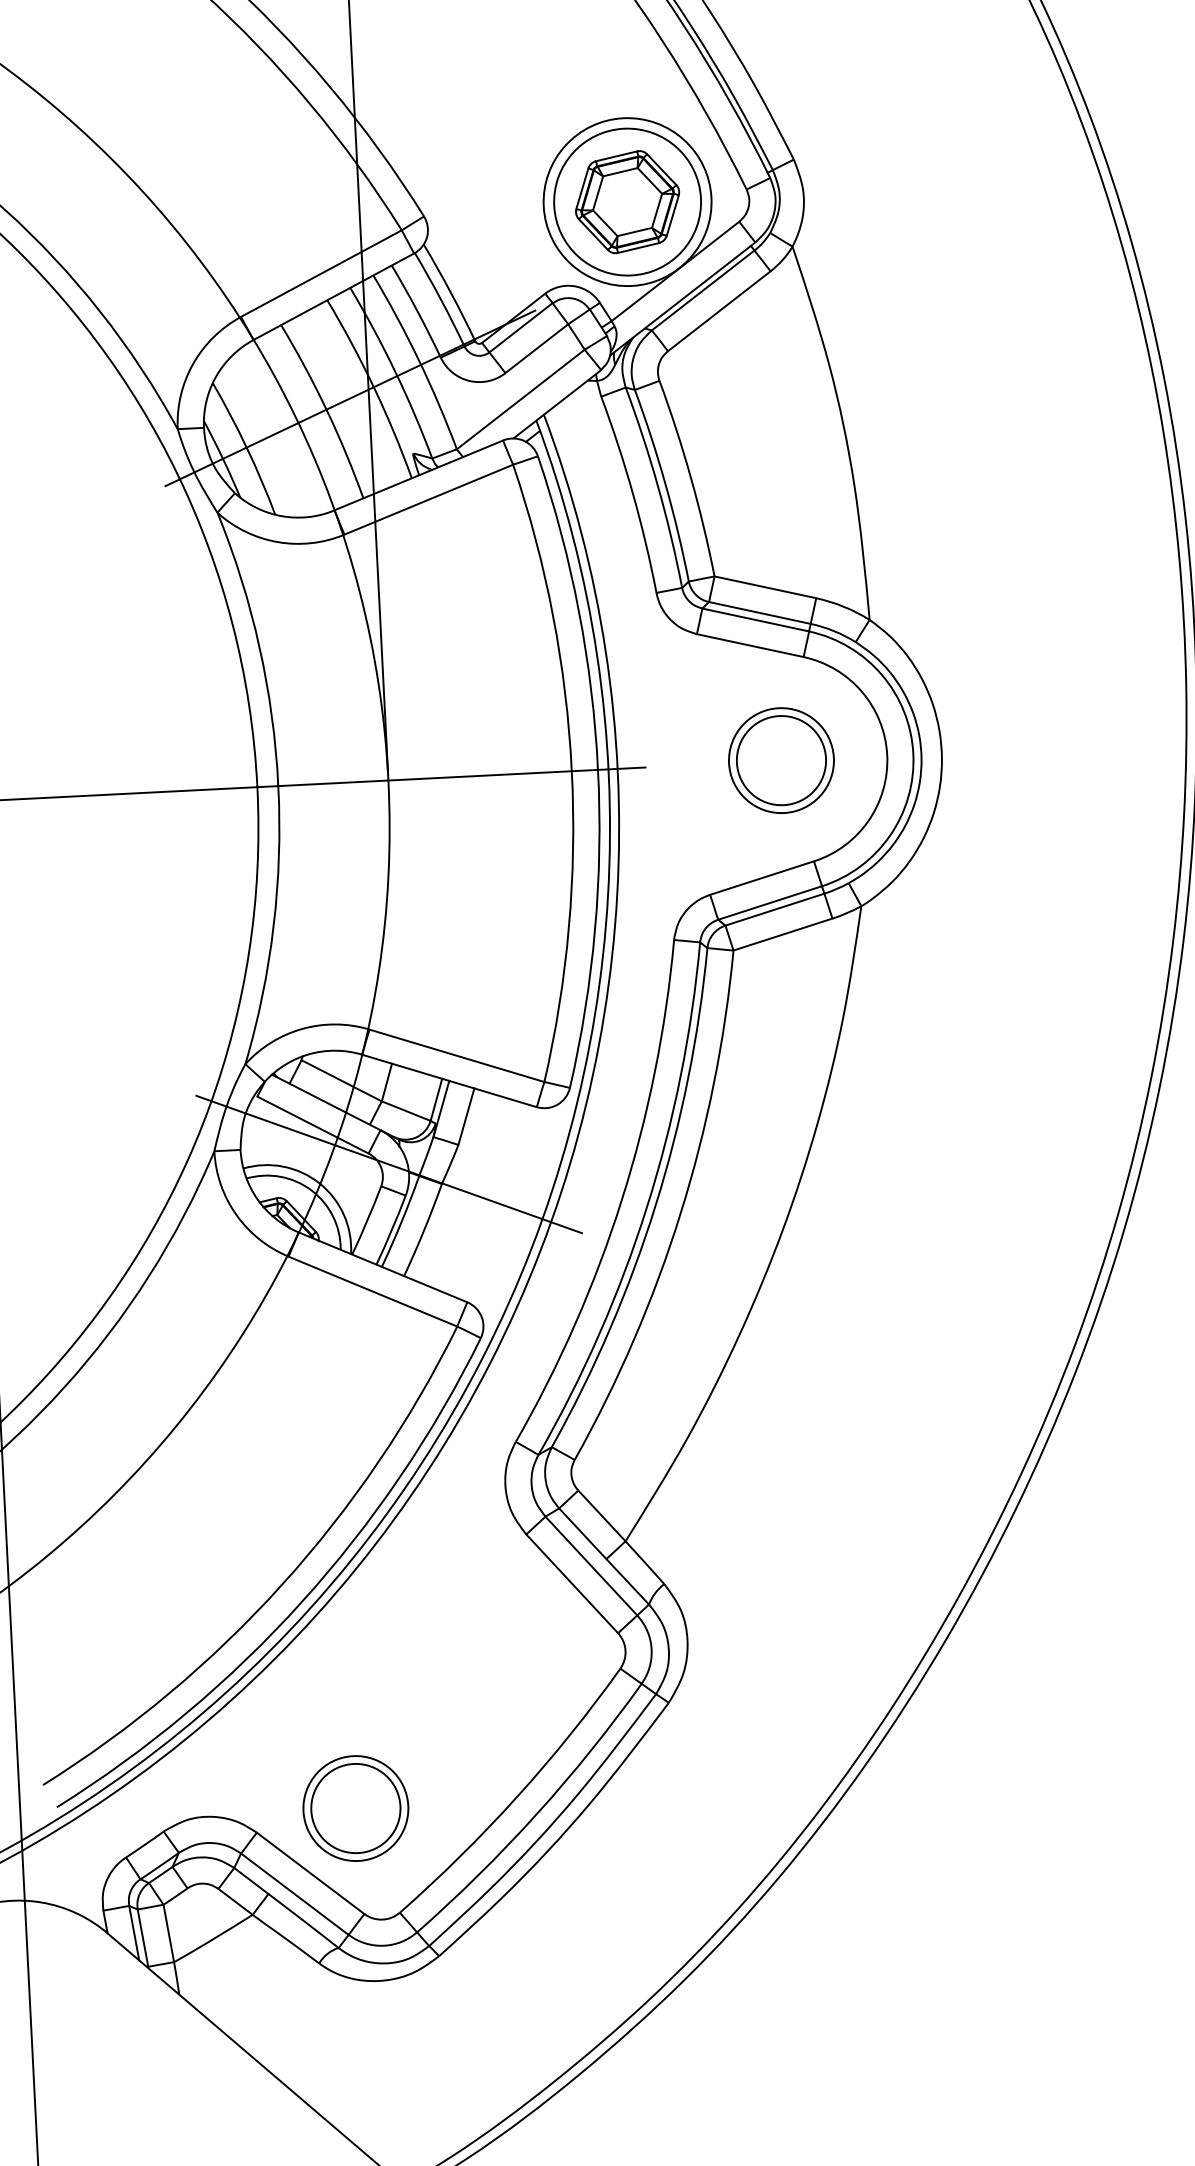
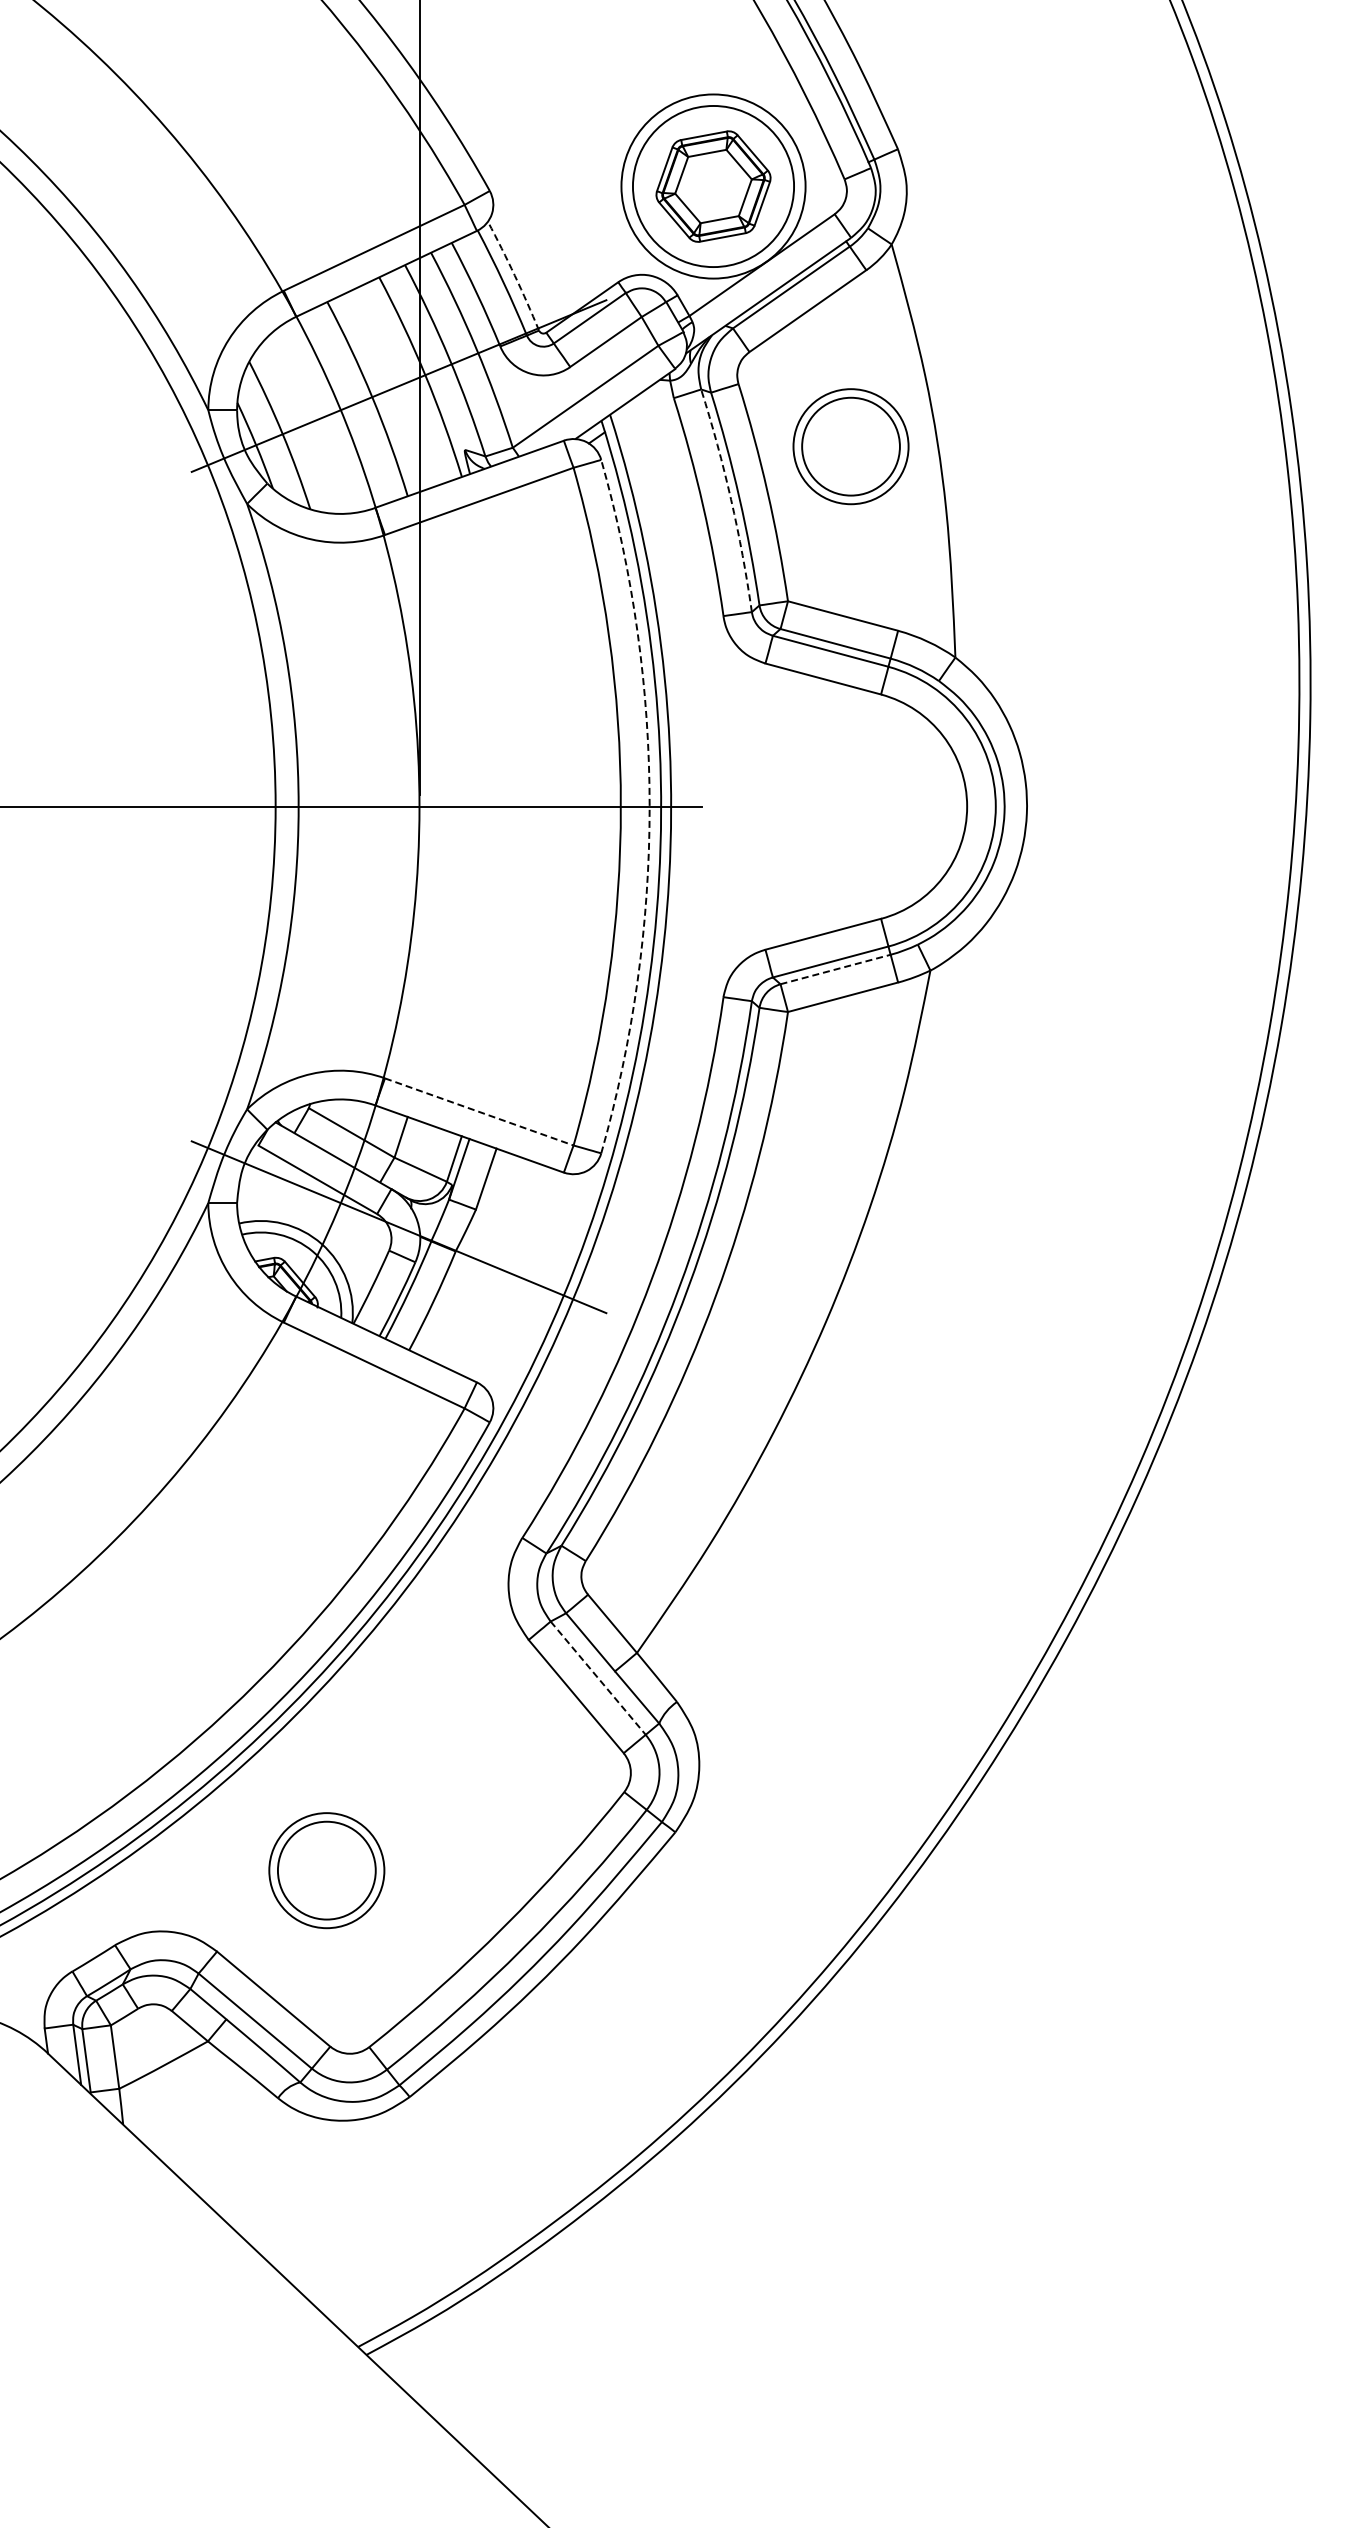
arc: (450, 292) -> (514, 275), solid -> dashed
arc: (658, 486) -> (731, 499), solid -> dashed
part: (780, 760) -> (850, 446), moved
arc: (597, 769) -> (649, 806), solid -> dashed
line: (775, 909) -> (836, 969), solid -> dashed
line: (457, 1056) -> (479, 1112), solid -> dashed
line: (591, 1566) -> (598, 1678), solid -> dashed
part: (355, 1808) -> (326, 1870), moved

